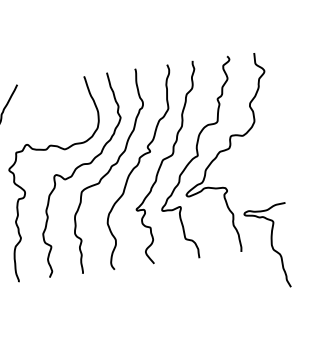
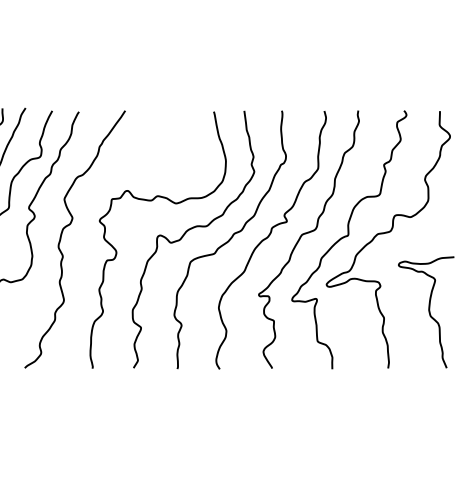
curve: (271, 247) -> (428, 312), moved

